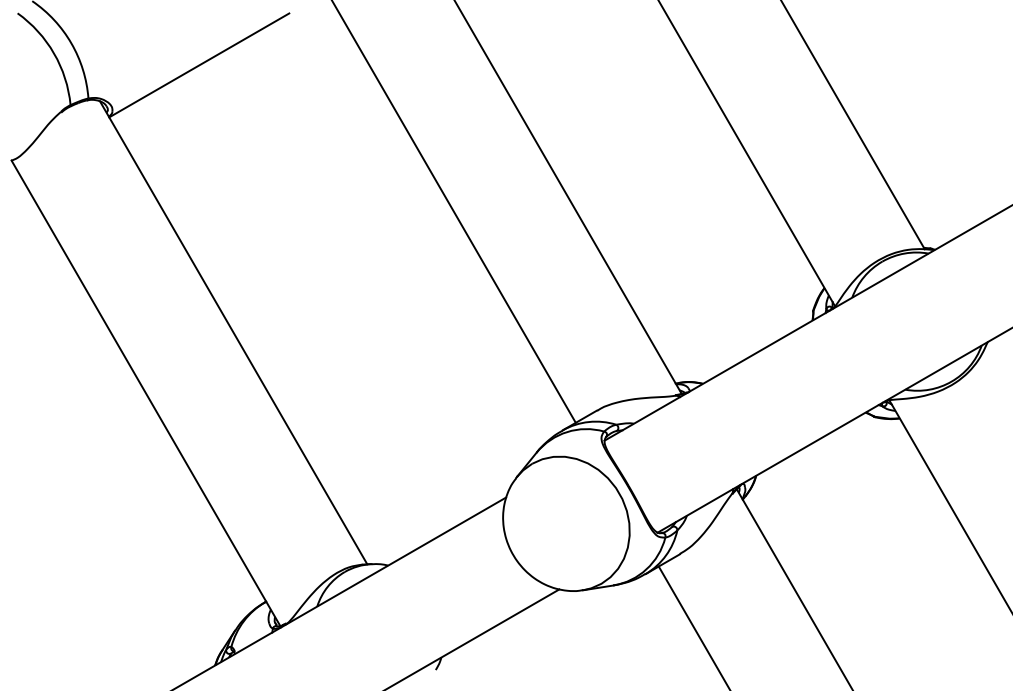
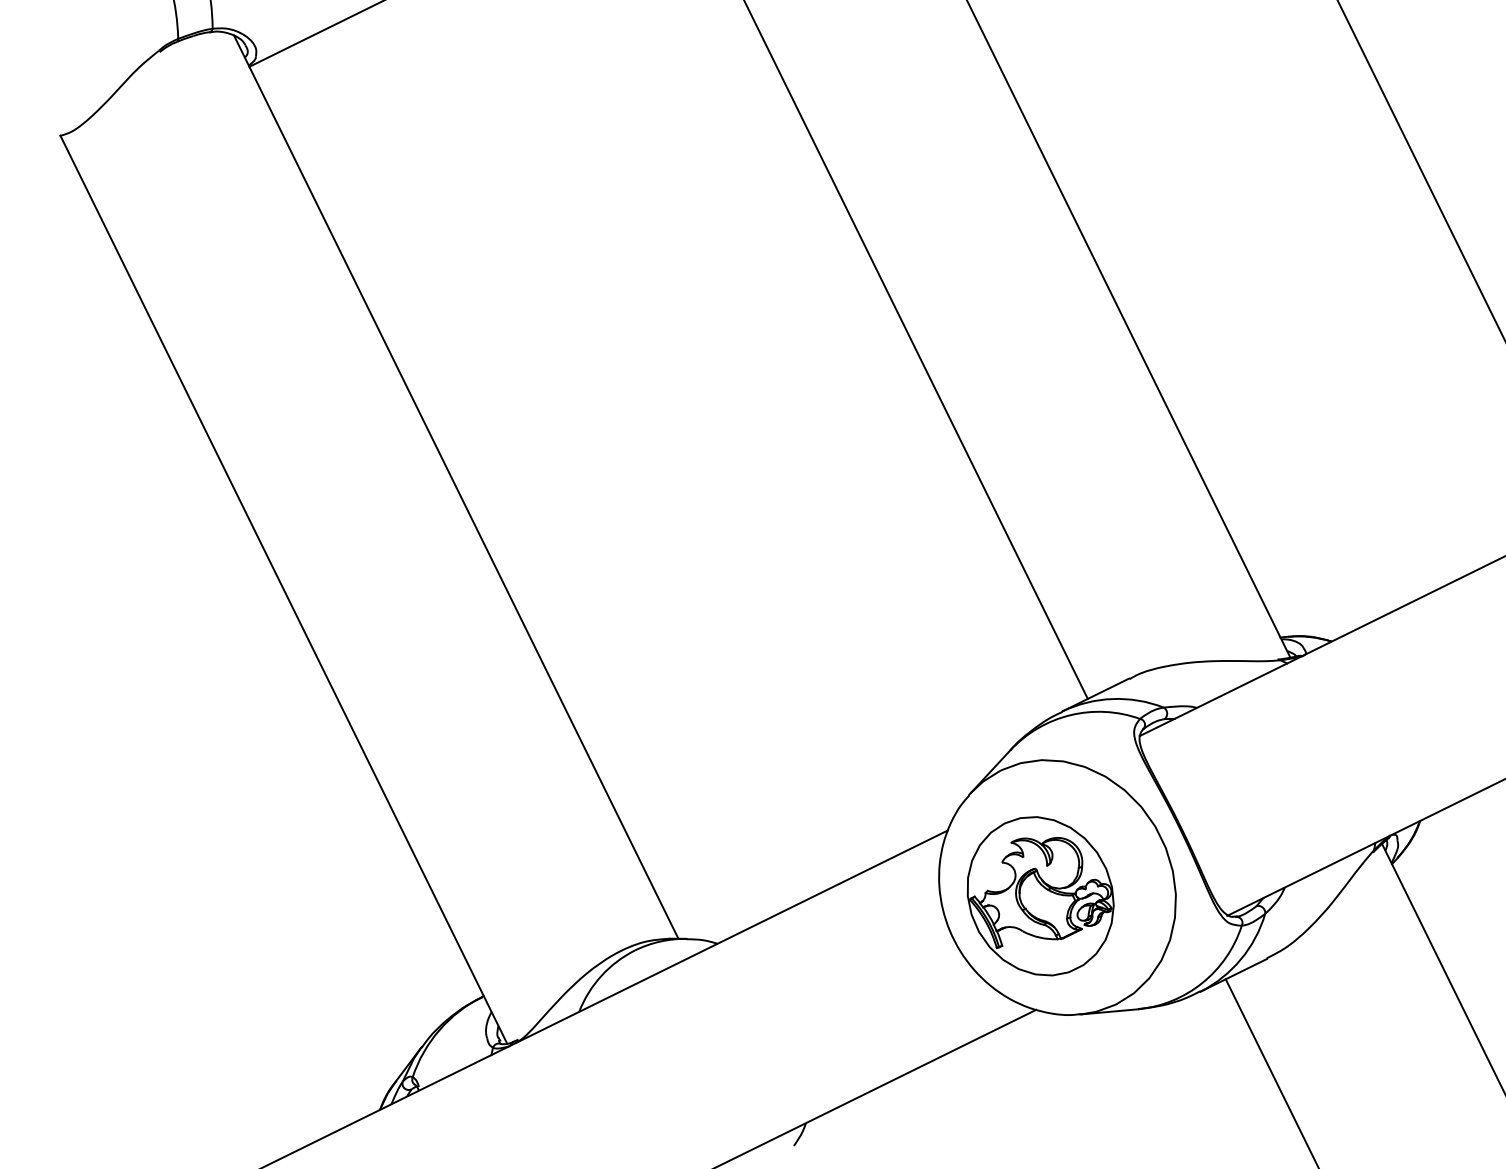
part: (557, 528) -> (1040, 895), added

